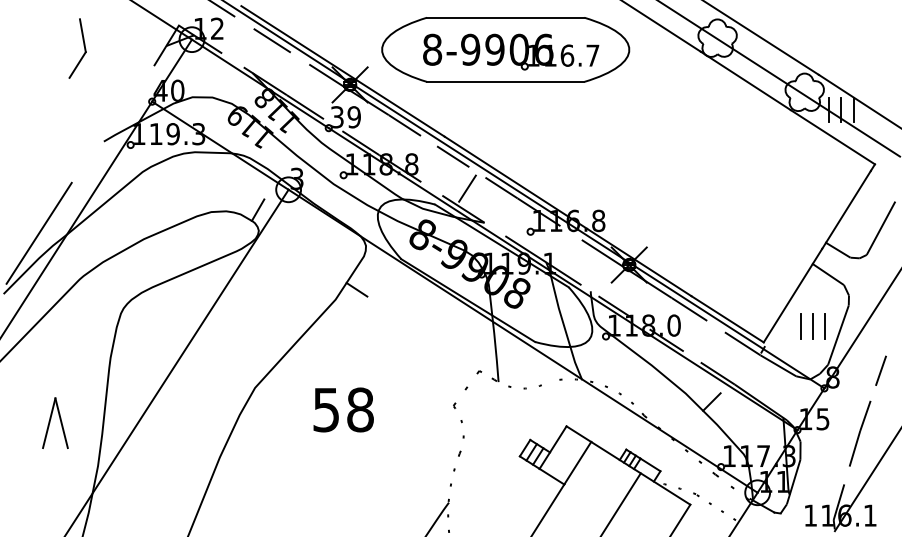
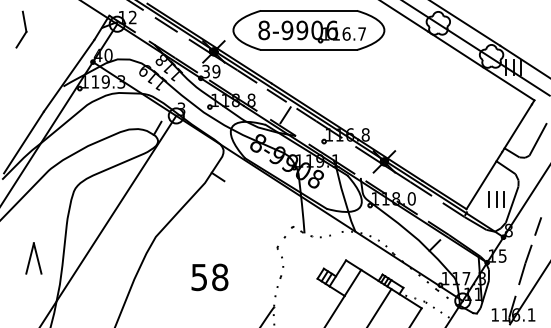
part: (77, 48) -> (21, 29), moved
line: (112, 123) -> (68, 75), added
text: (342, 410) -> (209, 277), moved

